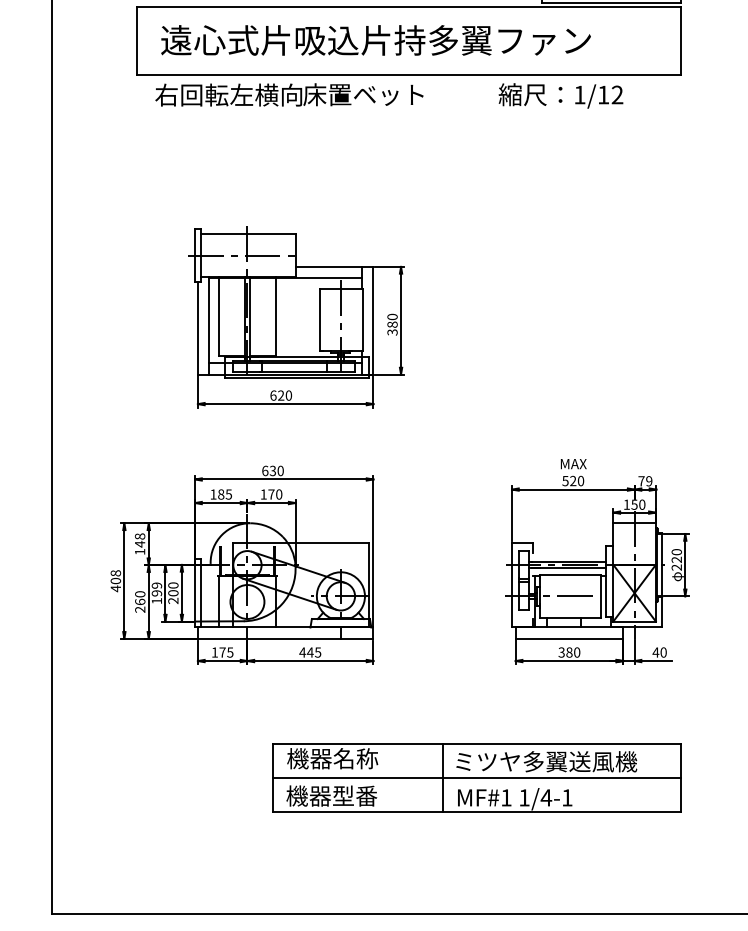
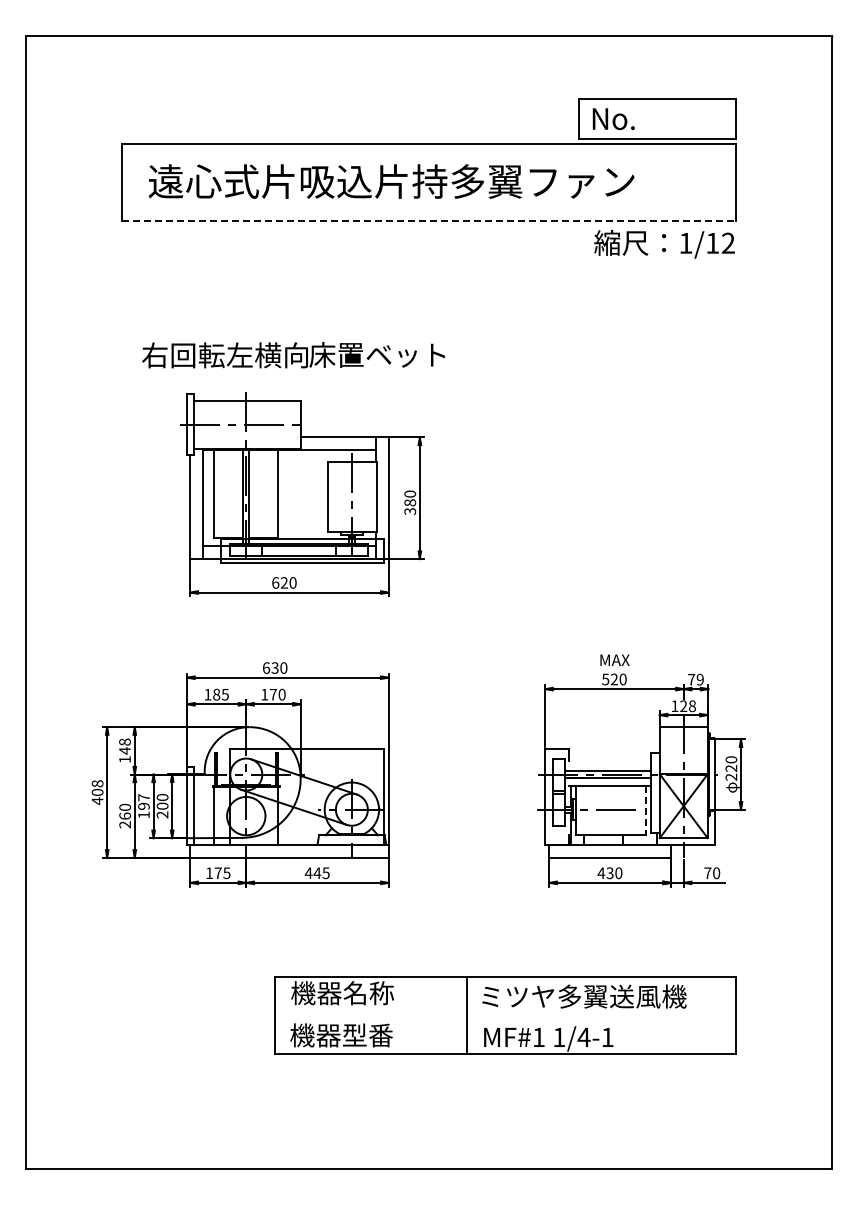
line: (409, 74) -> (429, 220), solid -> dashed
text: (289, 95) -> (293, 355), moved
text: (560, 95) -> (664, 243), moved
text: (638, 504) -> (688, 706), 150 -> 128
text: (156, 585) -> (143, 797), 199 -> 197
line: (601, 597) -> (646, 810), solid -> dashed
text: (655, 651) -> (707, 872), 40 -> 70
text: (565, 652) -> (605, 873), 380 -> 430
line: (476, 778) -> (505, 1015), removed

